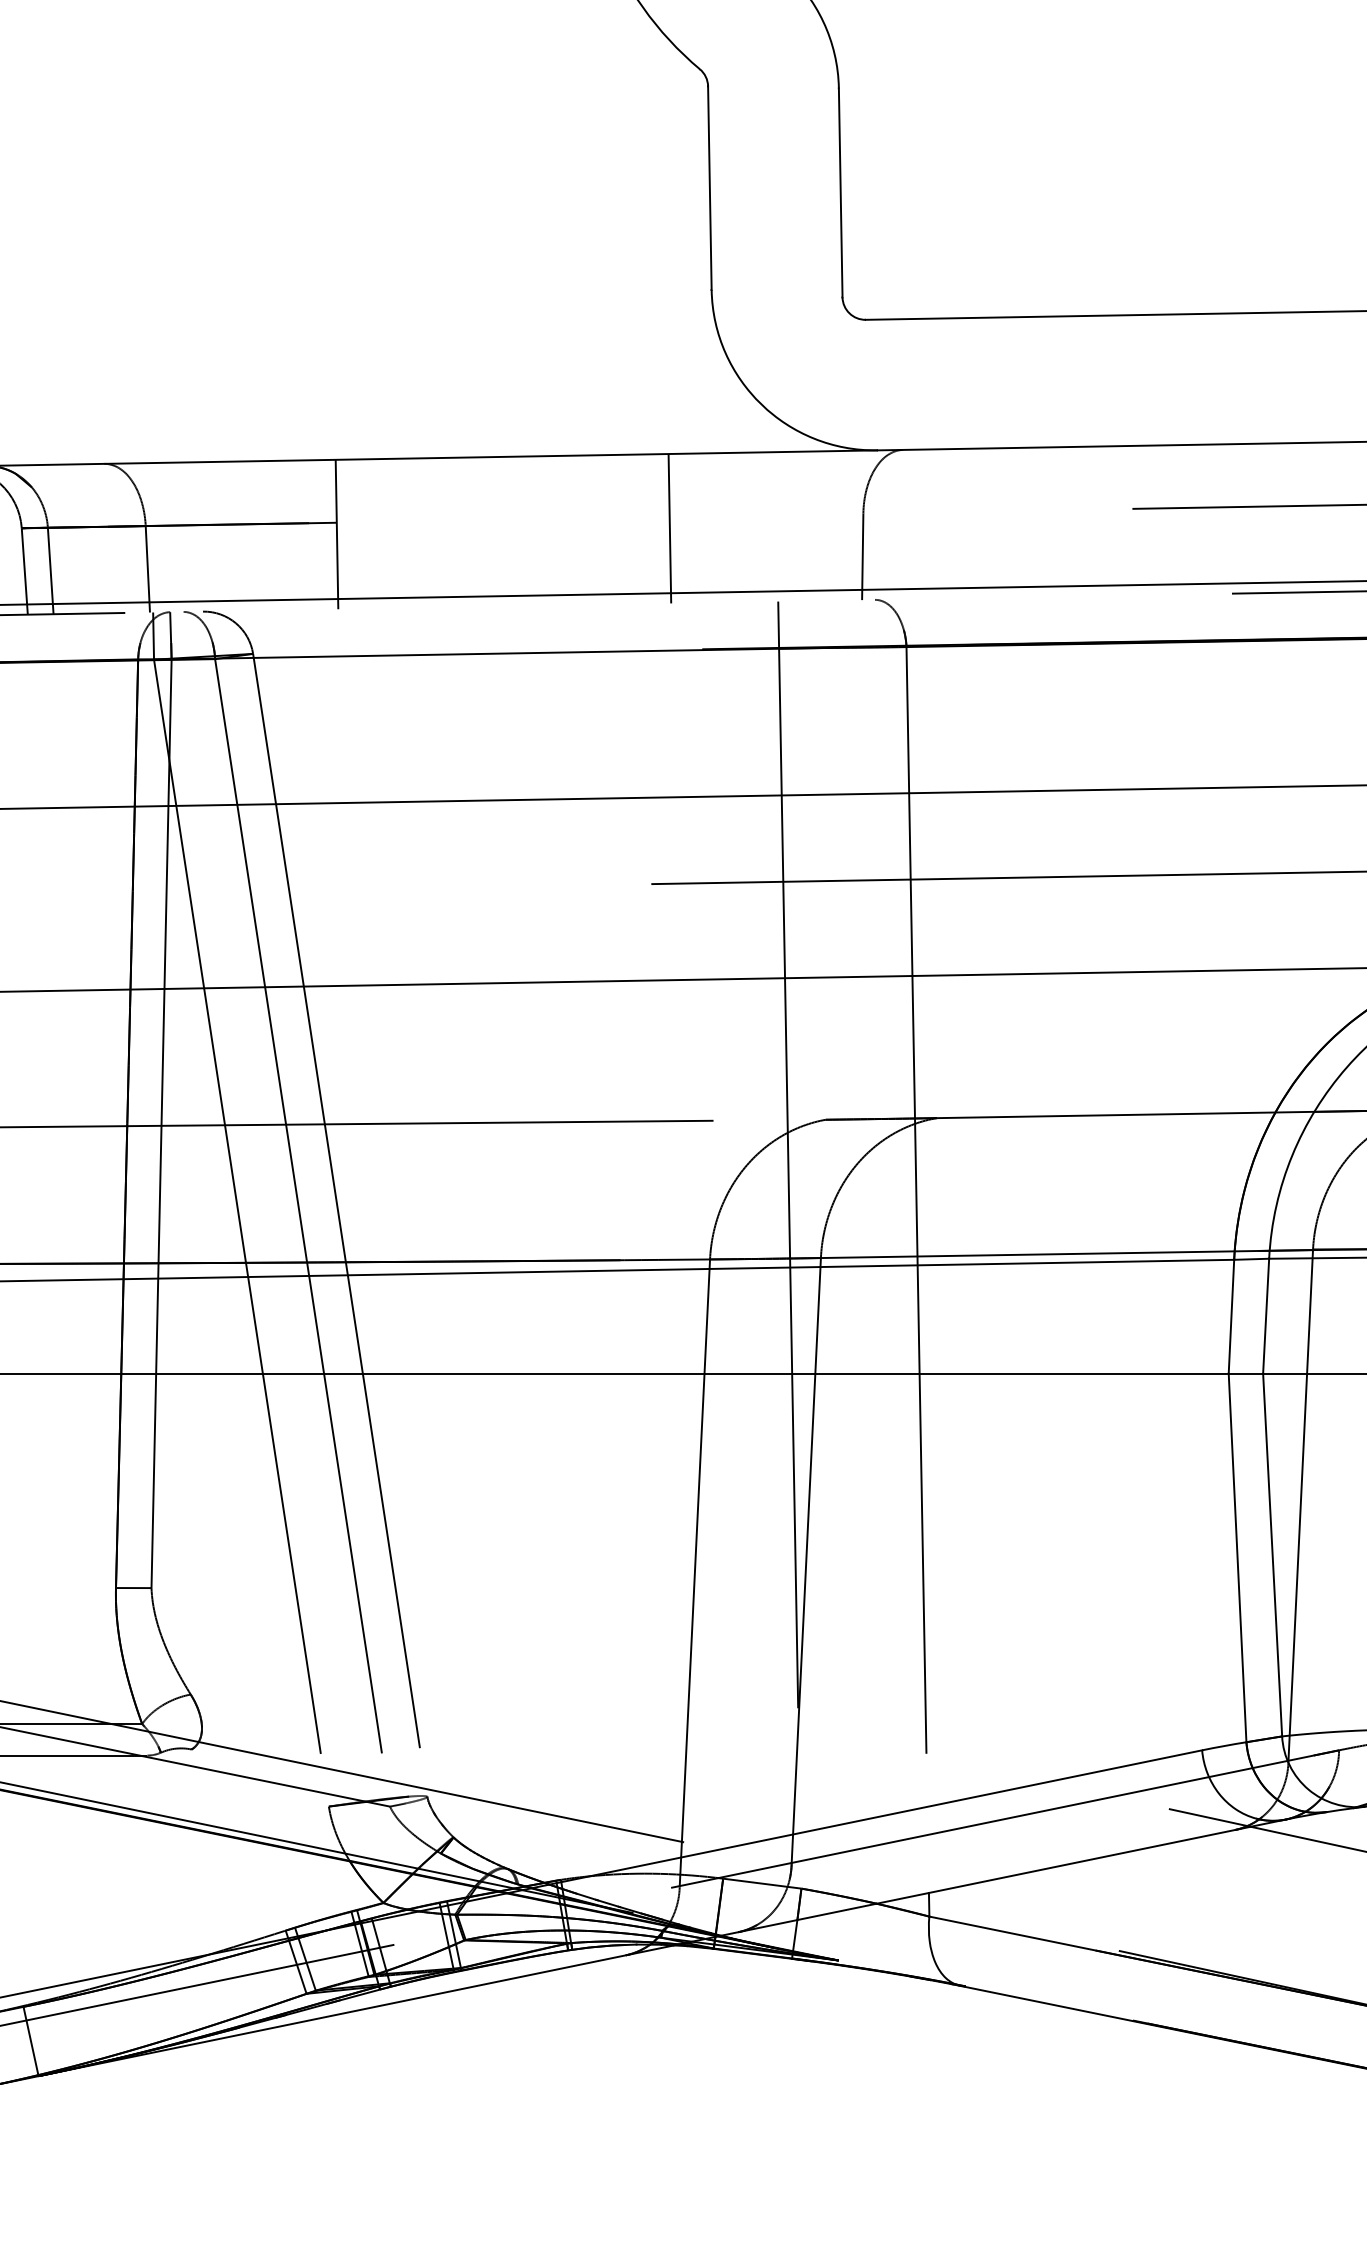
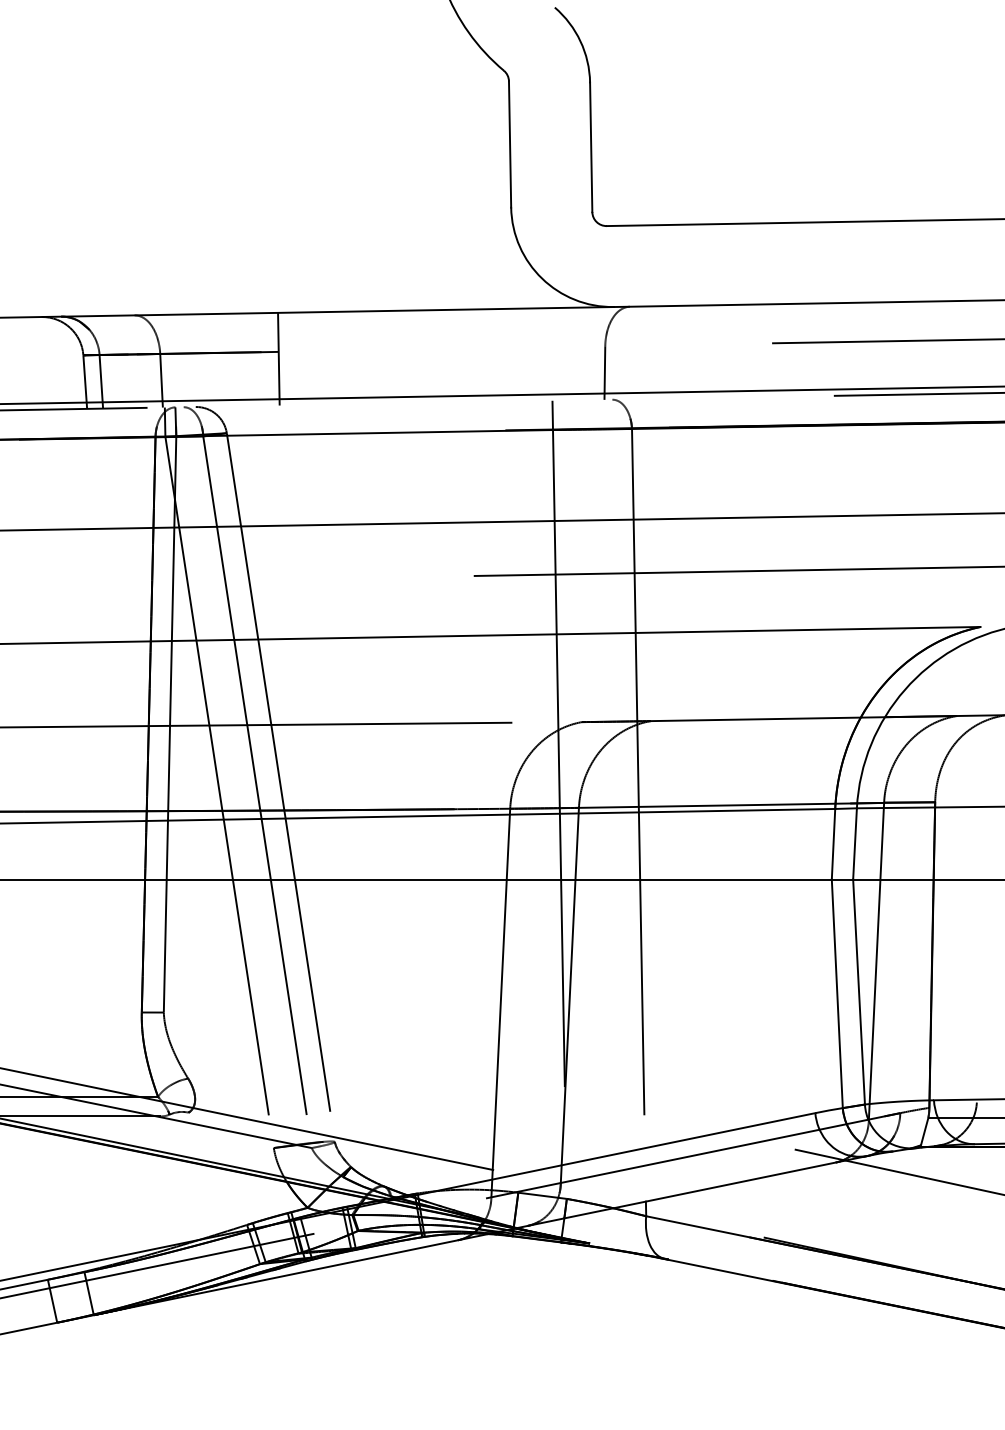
line: (670, 528) -> (485, 355), removed

